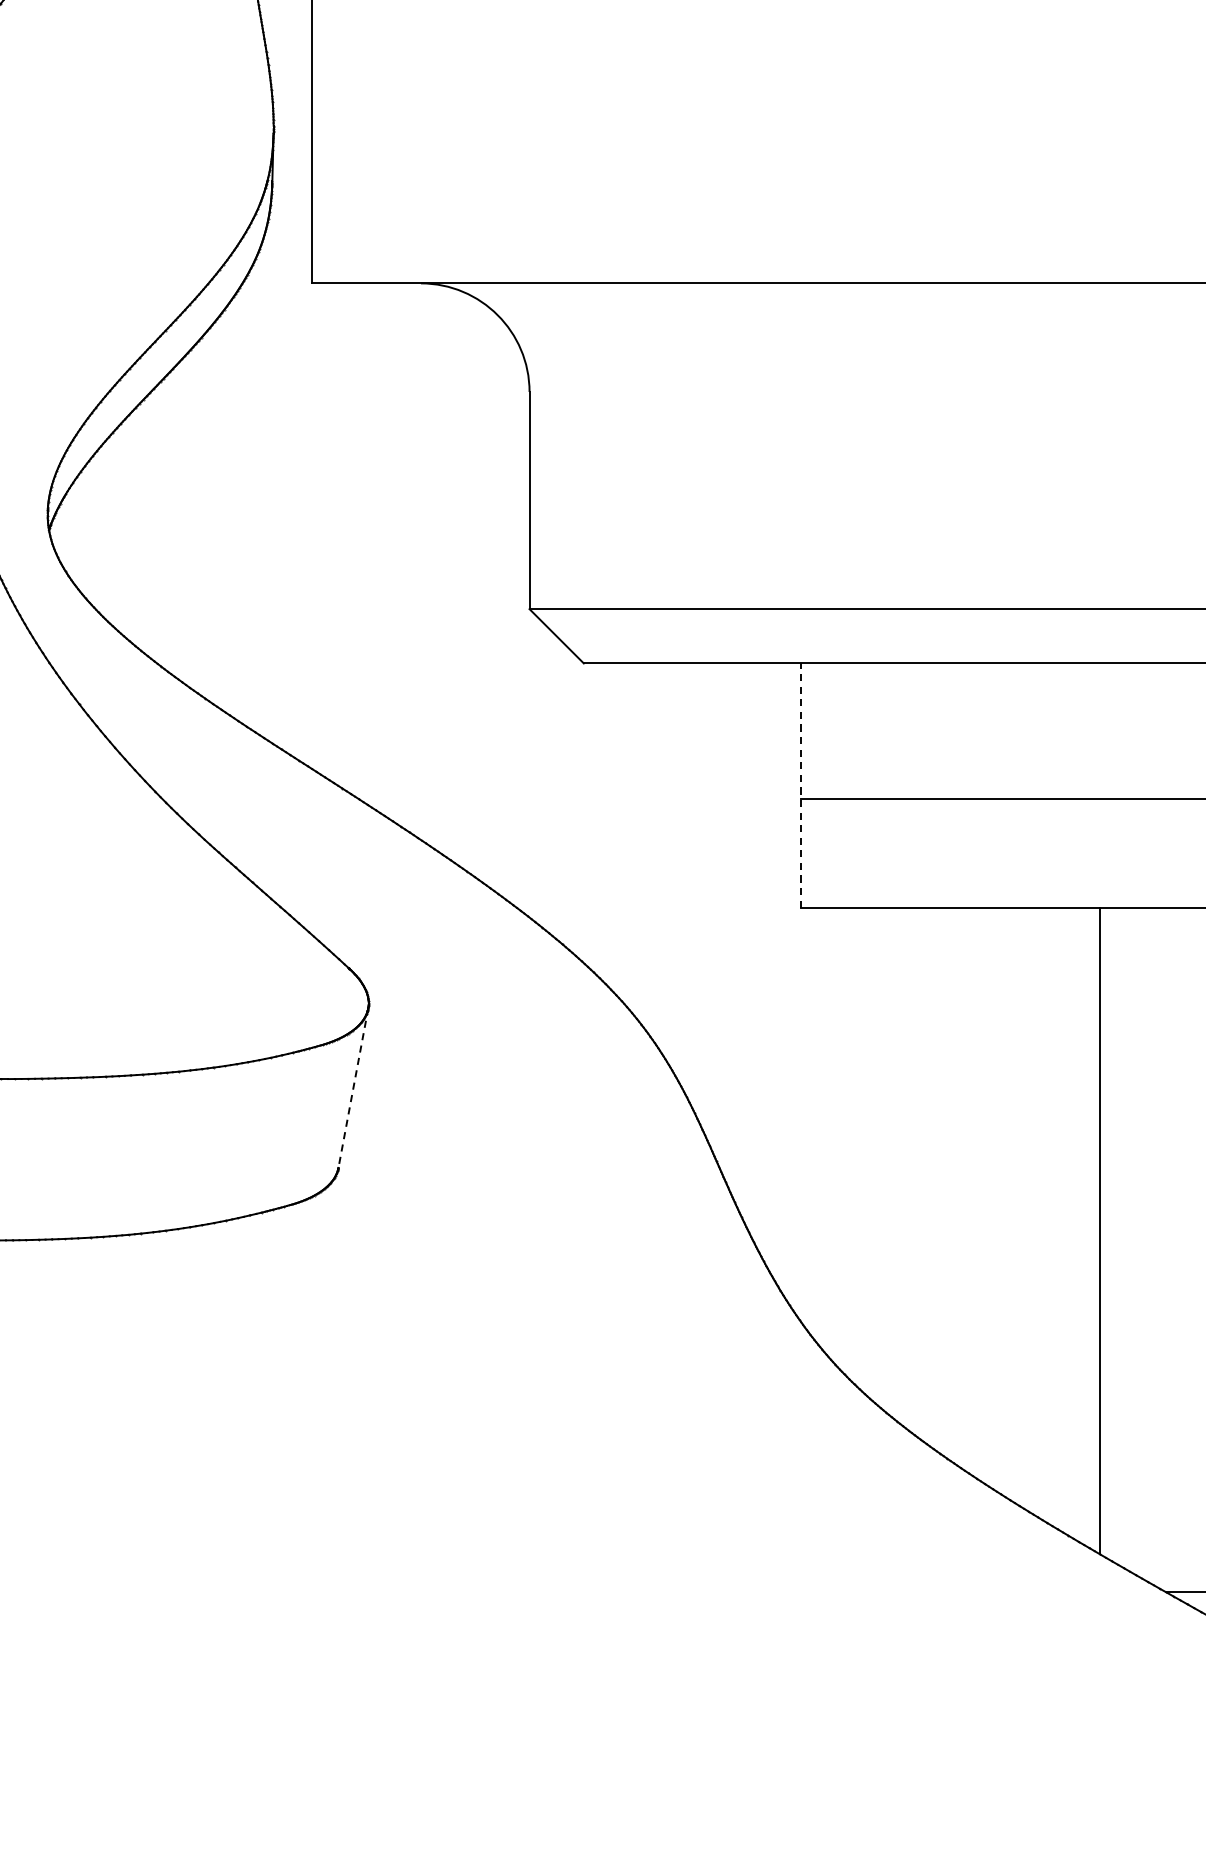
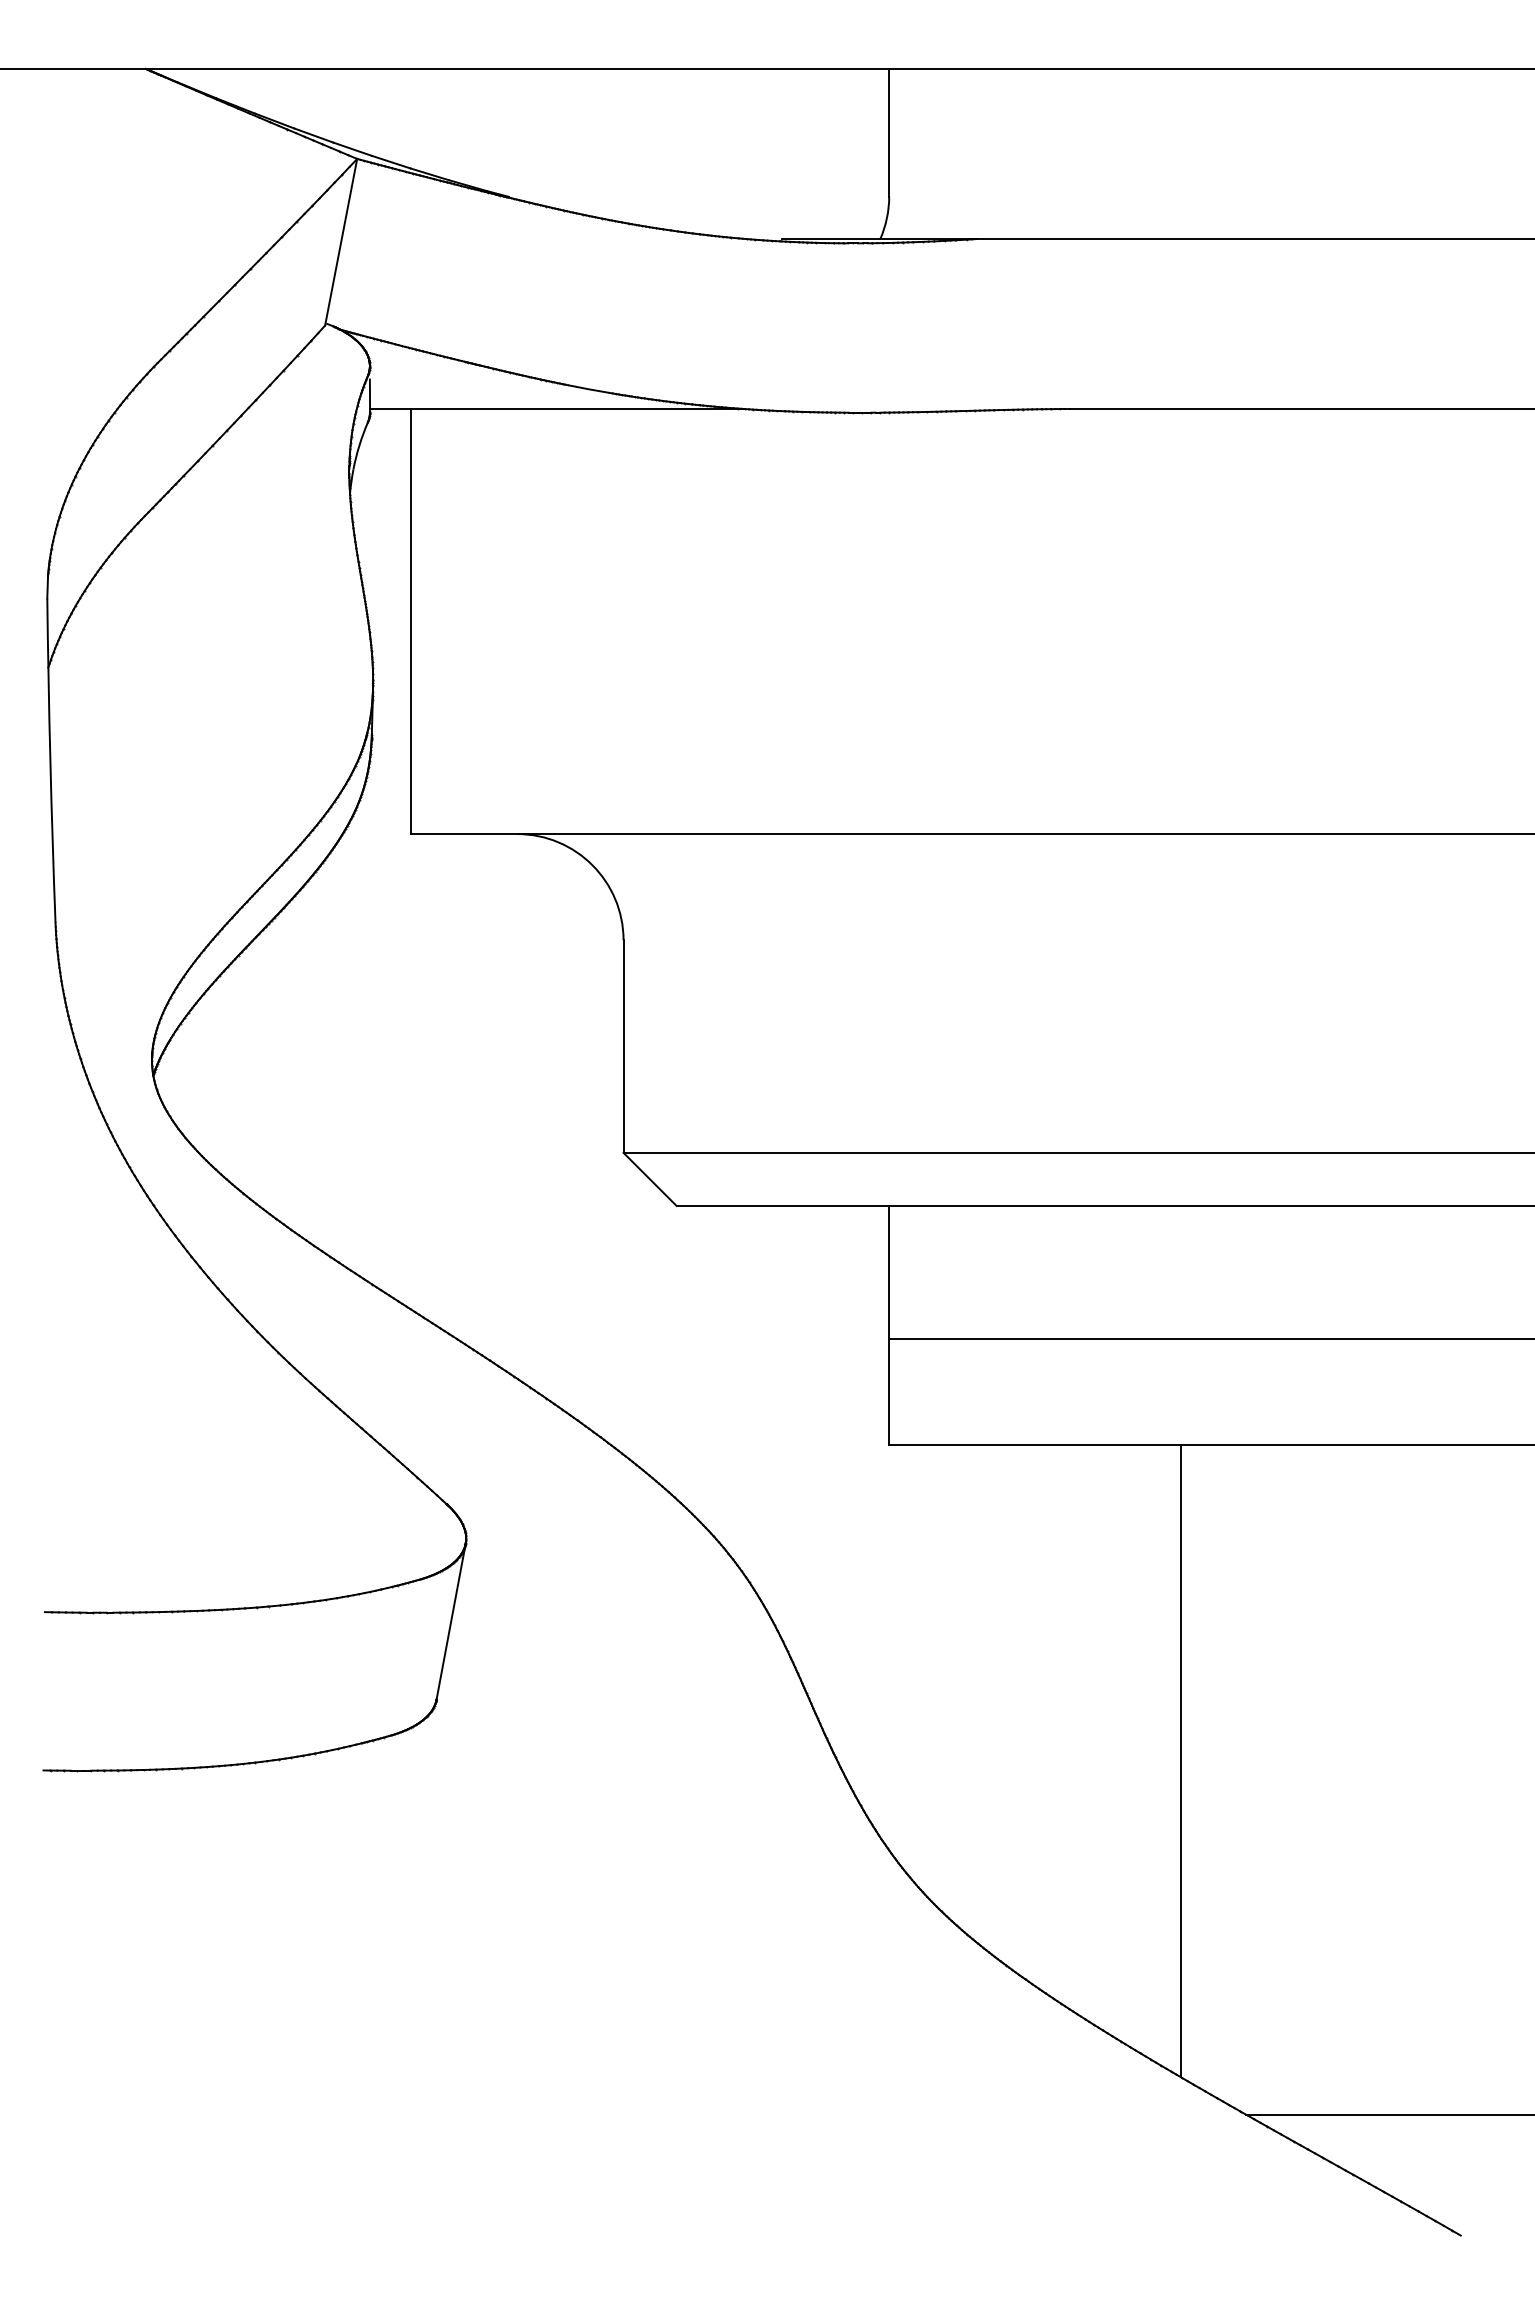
line: (801, 785) -> (889, 1325), dashed -> solid
line: (353, 1089) -> (451, 1622), dashed -> solid

